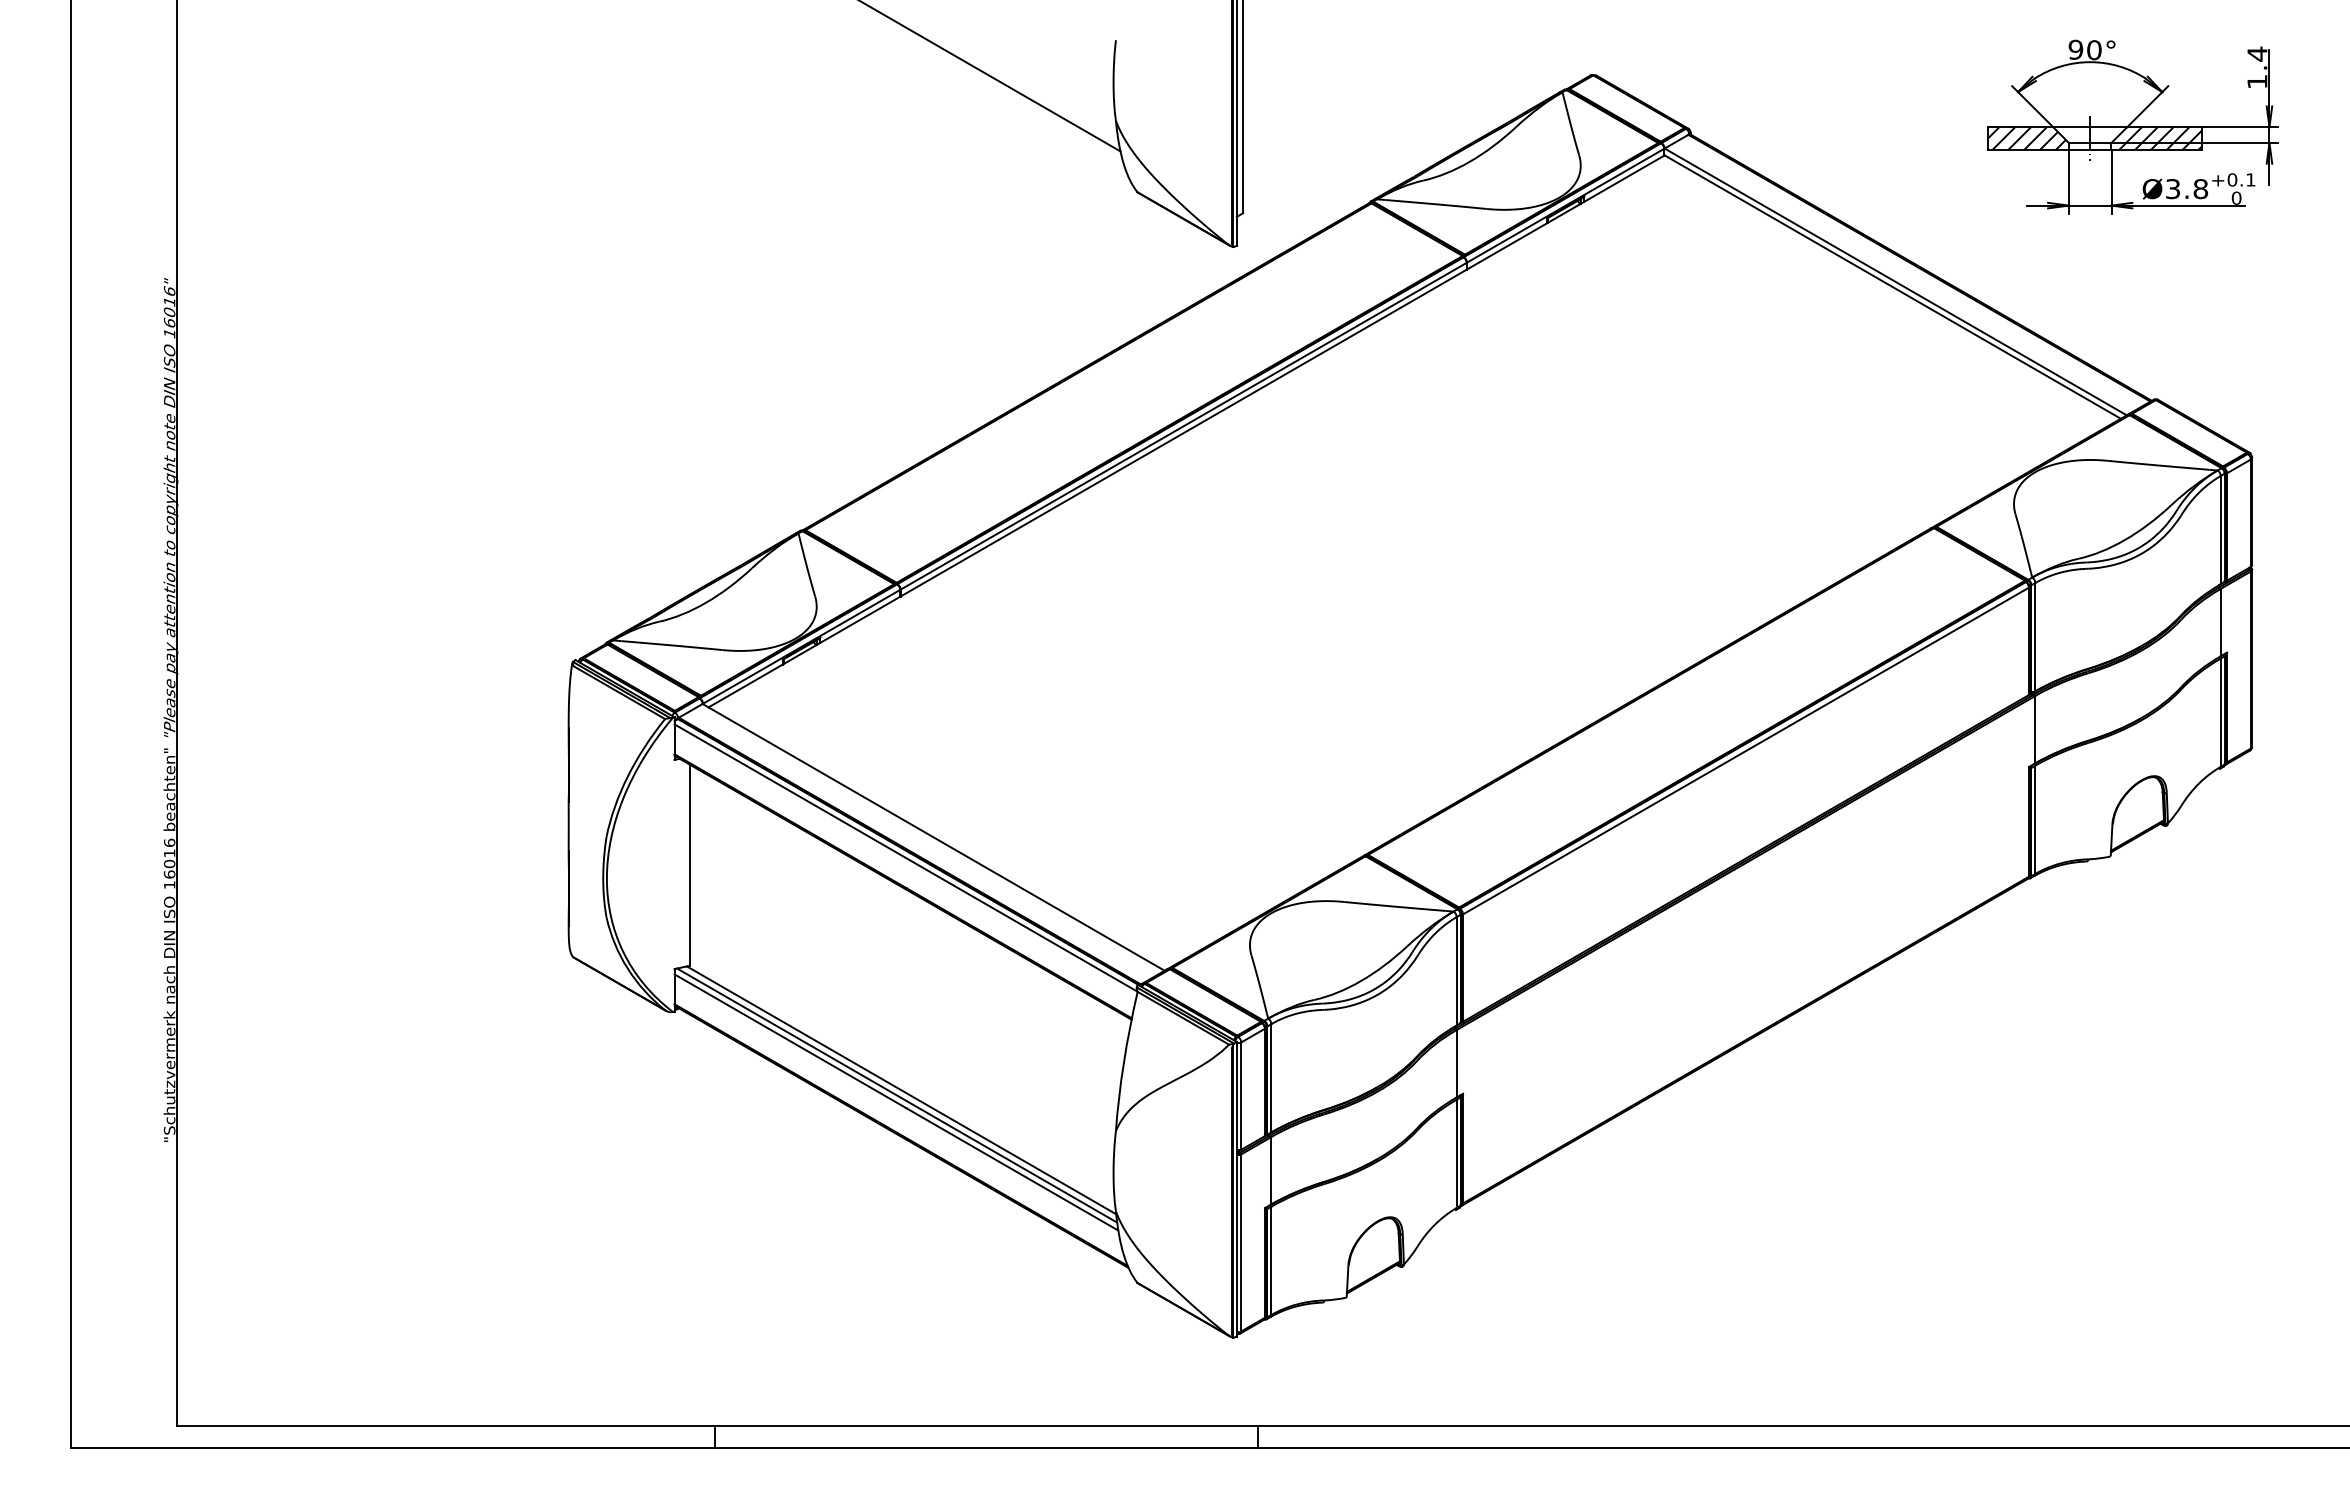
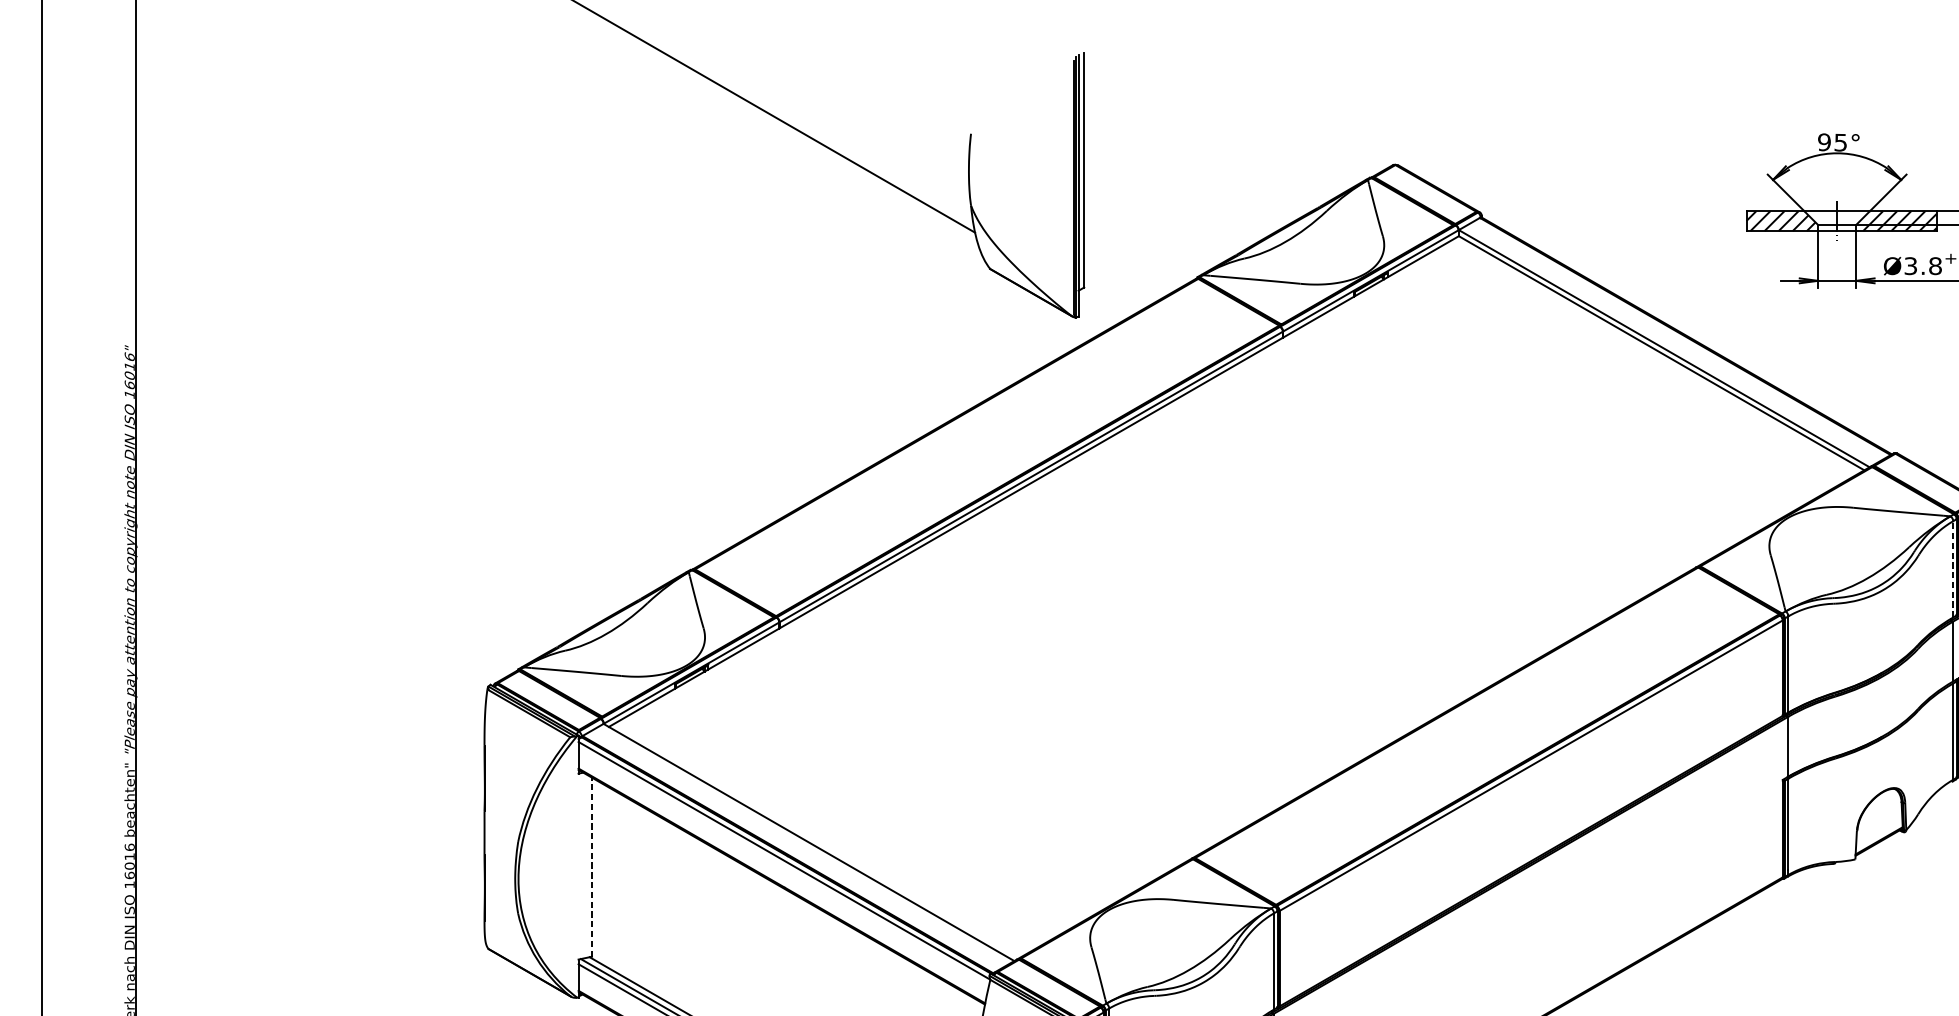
text: (2094, 50) -> (1840, 142), 90° -> 95°
line: (2220, 529) -> (1952, 568), solid -> dashed
line: (689, 865) -> (591, 867), solid -> dashed

